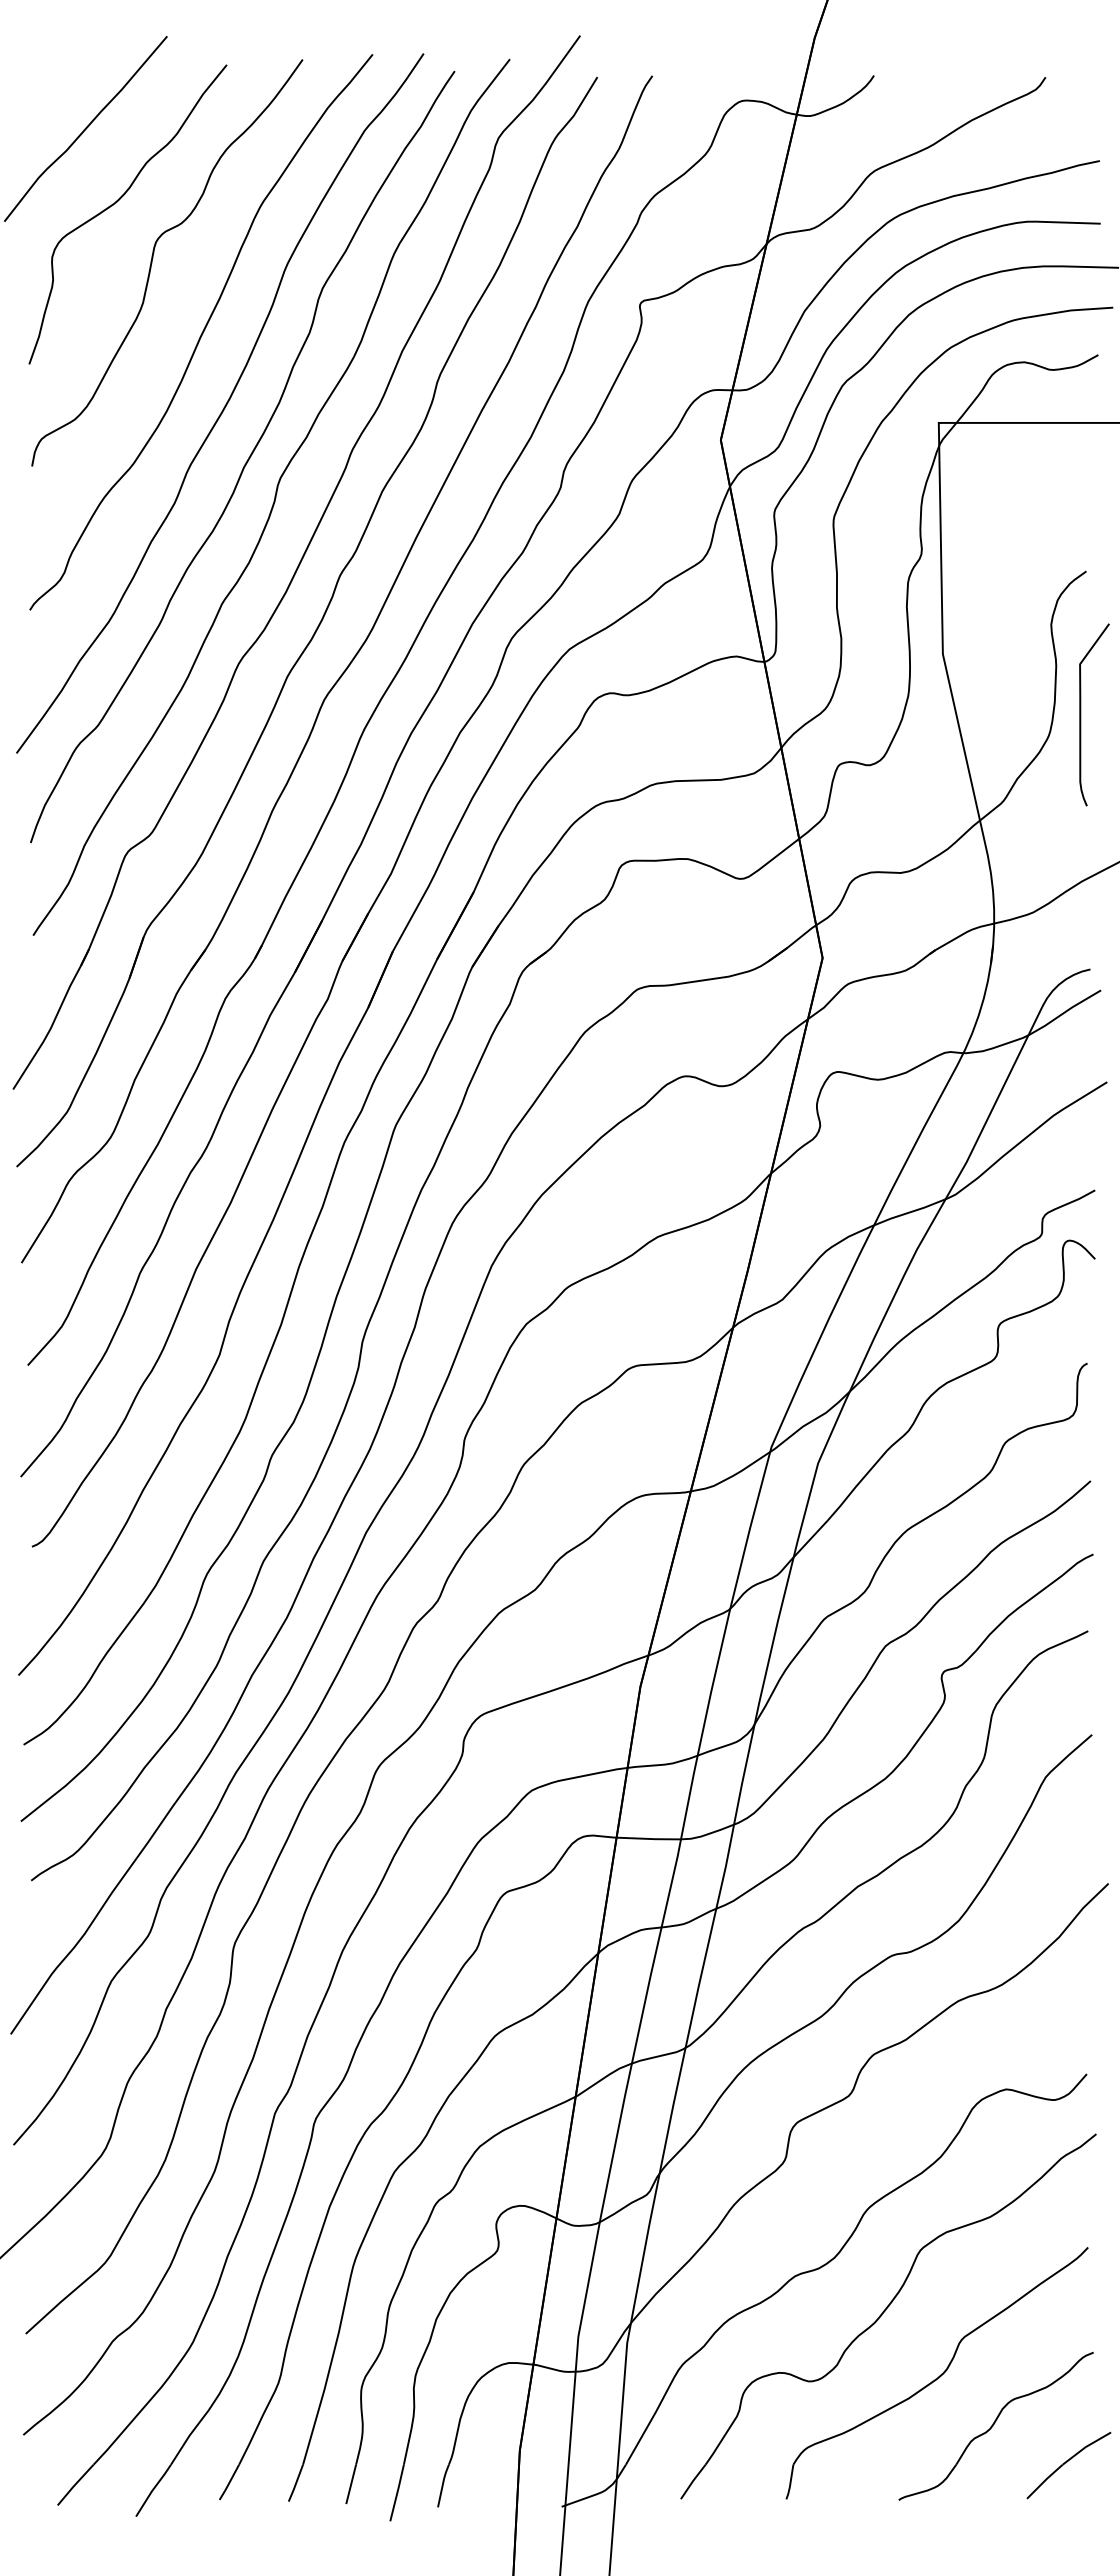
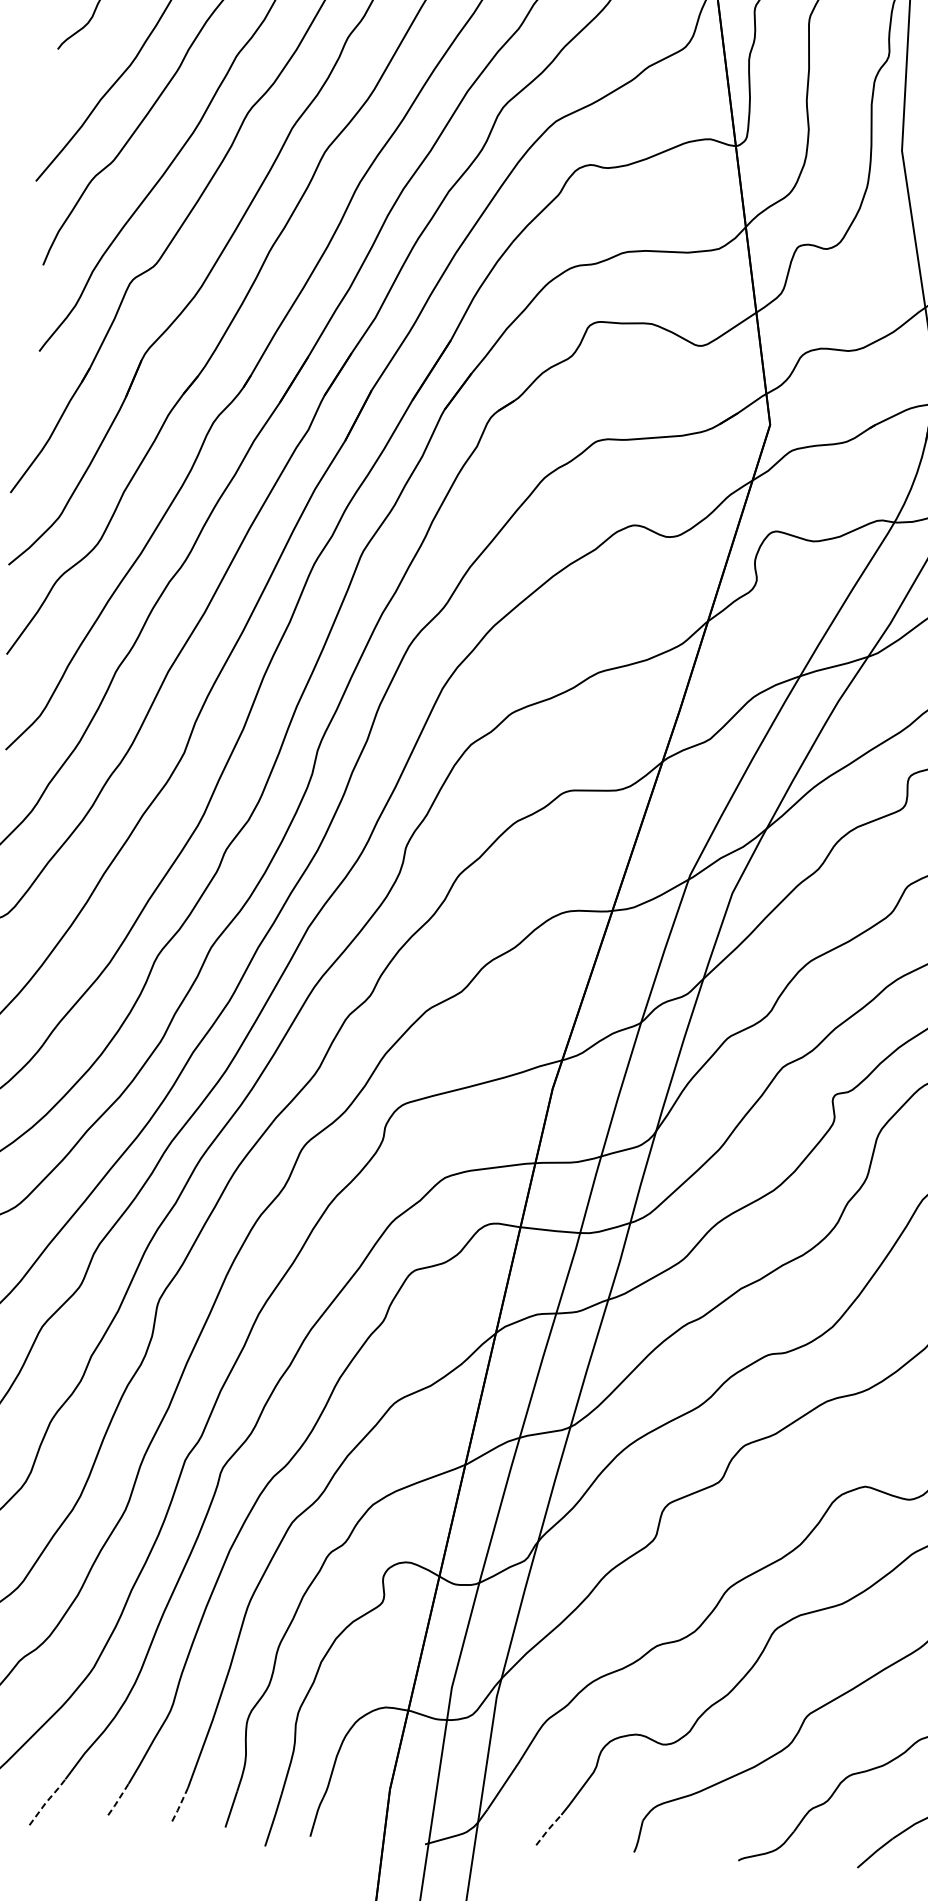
line: (693, 2480) -> (549, 1828), solid -> dashed
line: (229, 2482) -> (118, 1799), solid -> dashed
line: (295, 2484) -> (179, 1805), solid -> dashed
line: (153, 2489) -> (47, 1801), solid -> dashed

